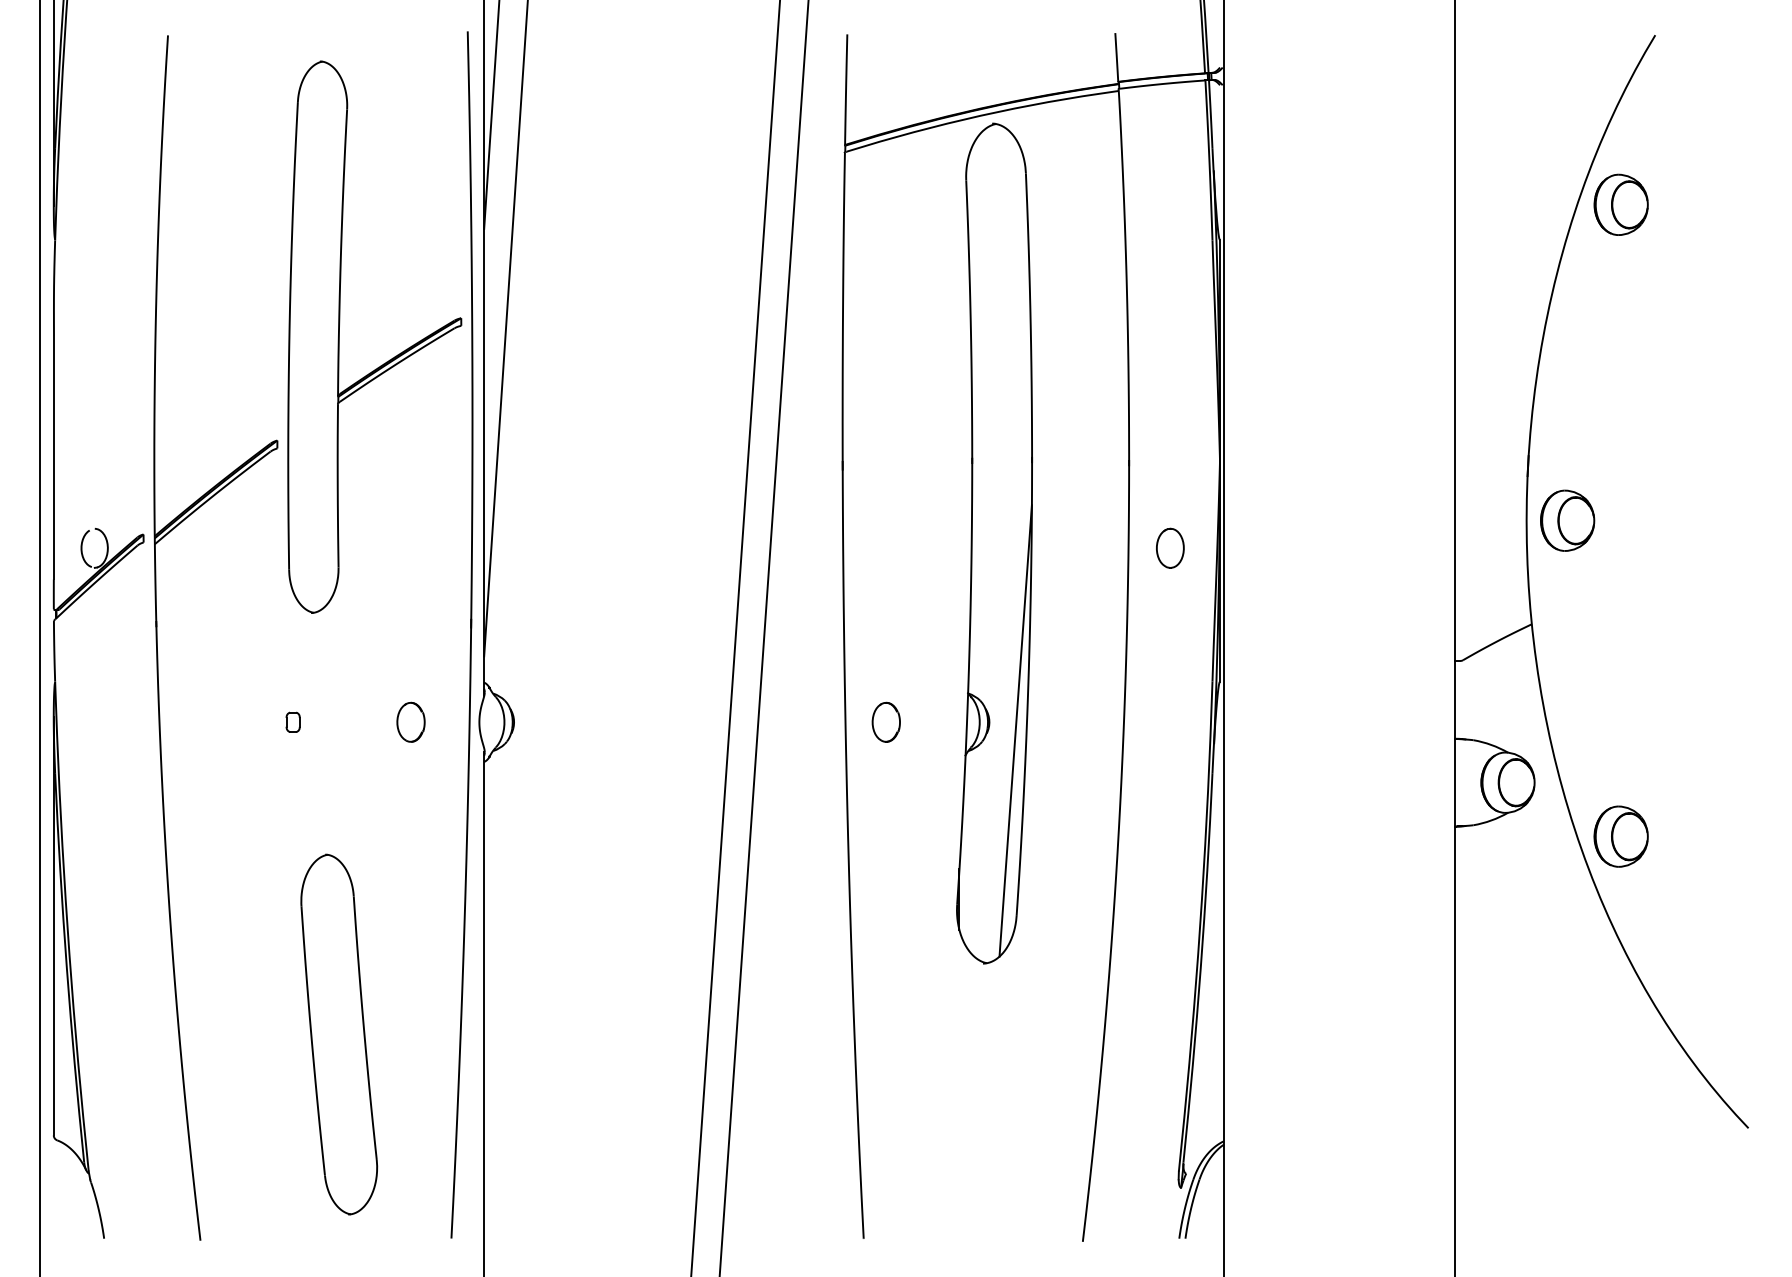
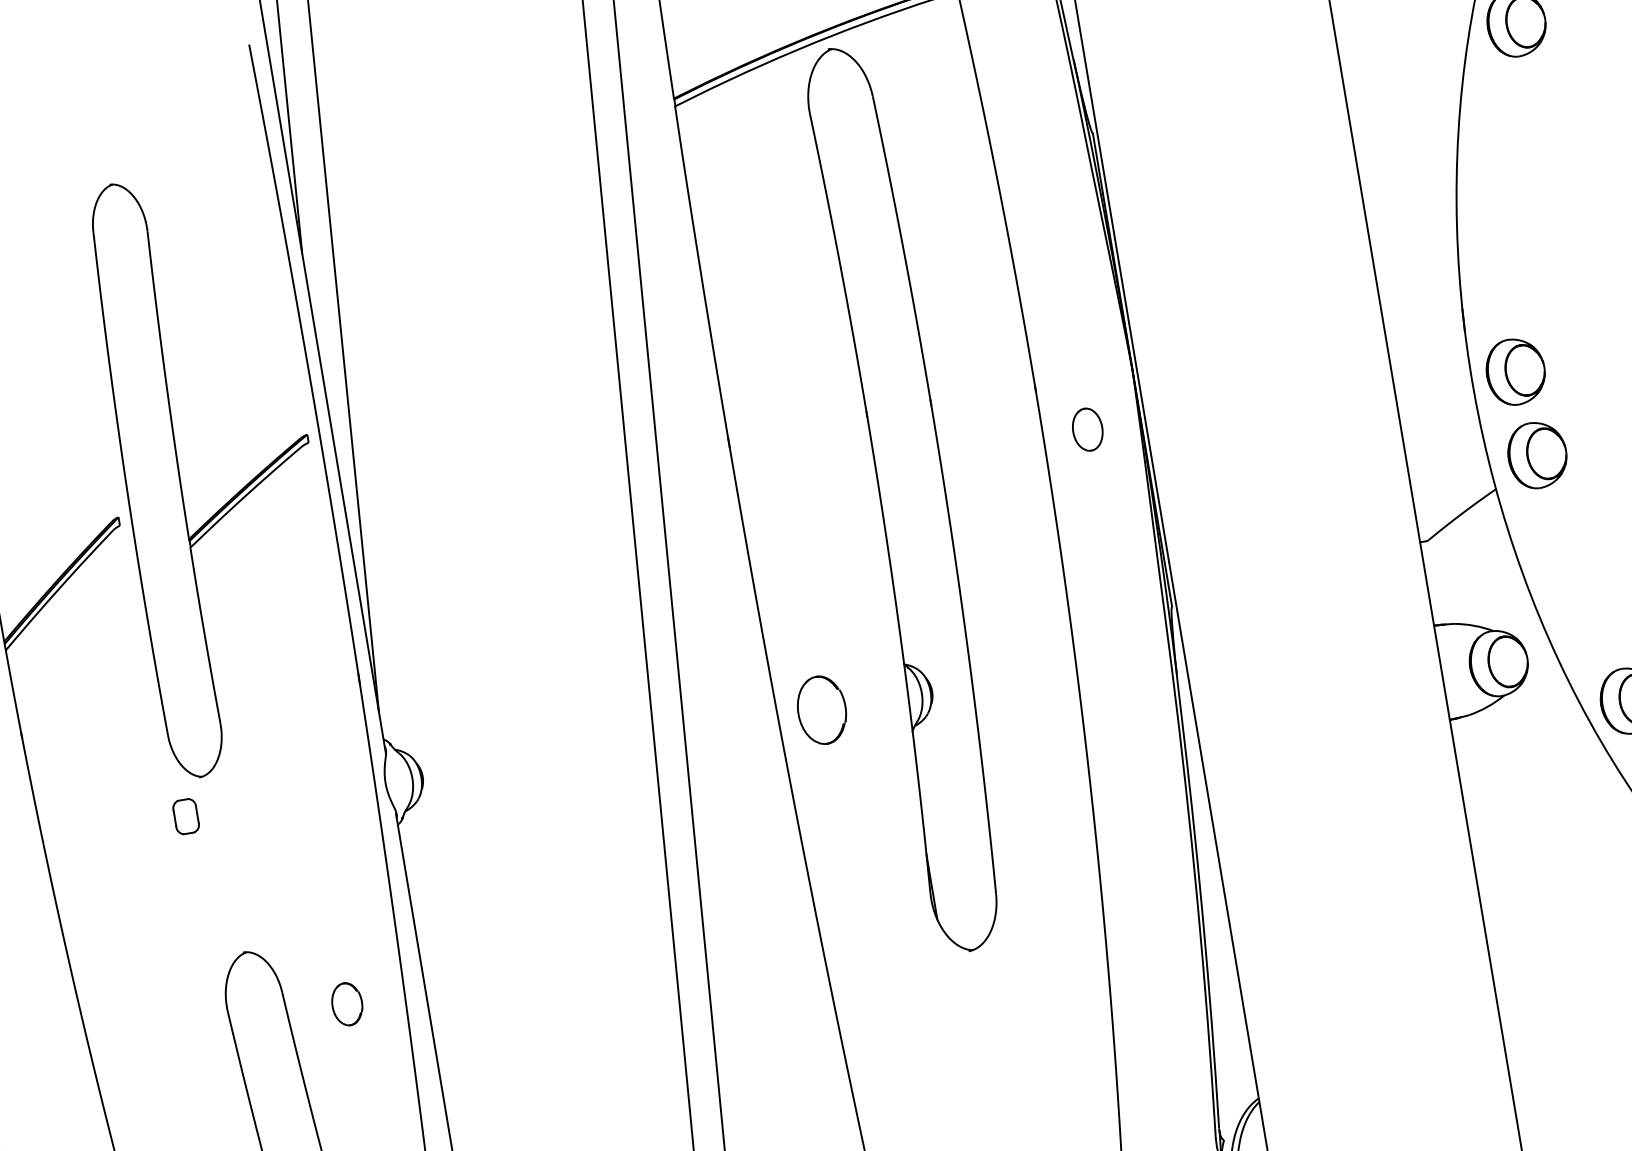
part: (389, 359) -> (237, 491), moved
part: (1170, 547) -> (1087, 428), moved
part: (1574, 599) -> (1537, 454), added
part: (292, 721) -> (185, 815), size x1.6
part: (410, 721) -> (346, 1003), moved
part: (885, 721) -> (820, 709), size x1.6
line: (1015, 730) -> (961, 695), removed

